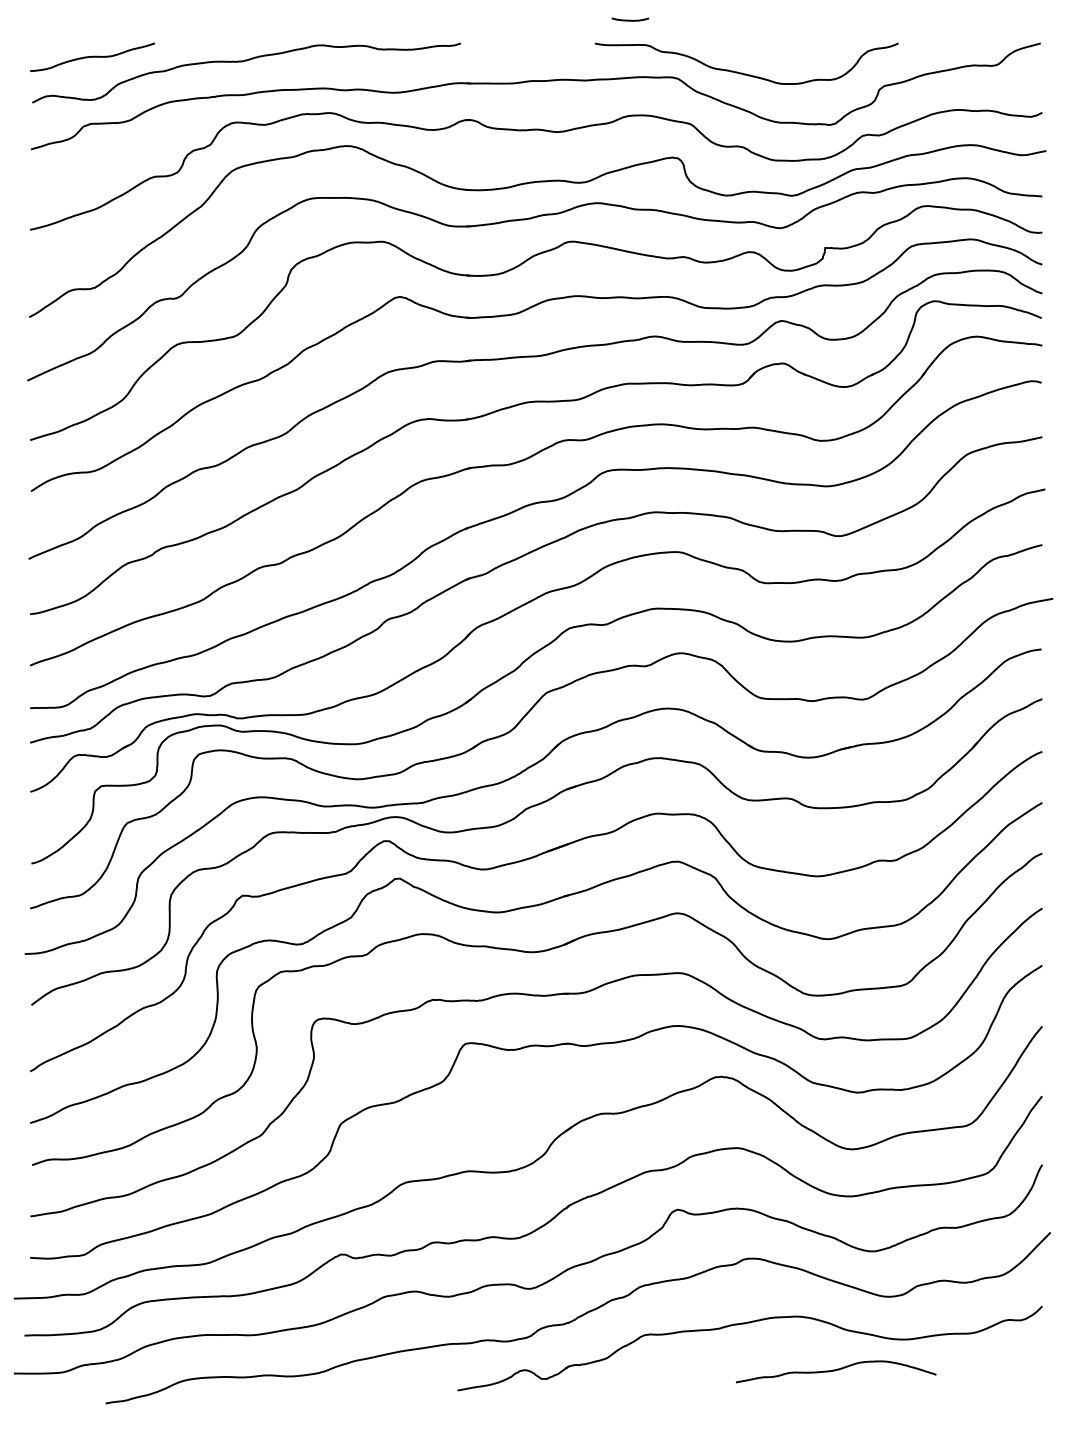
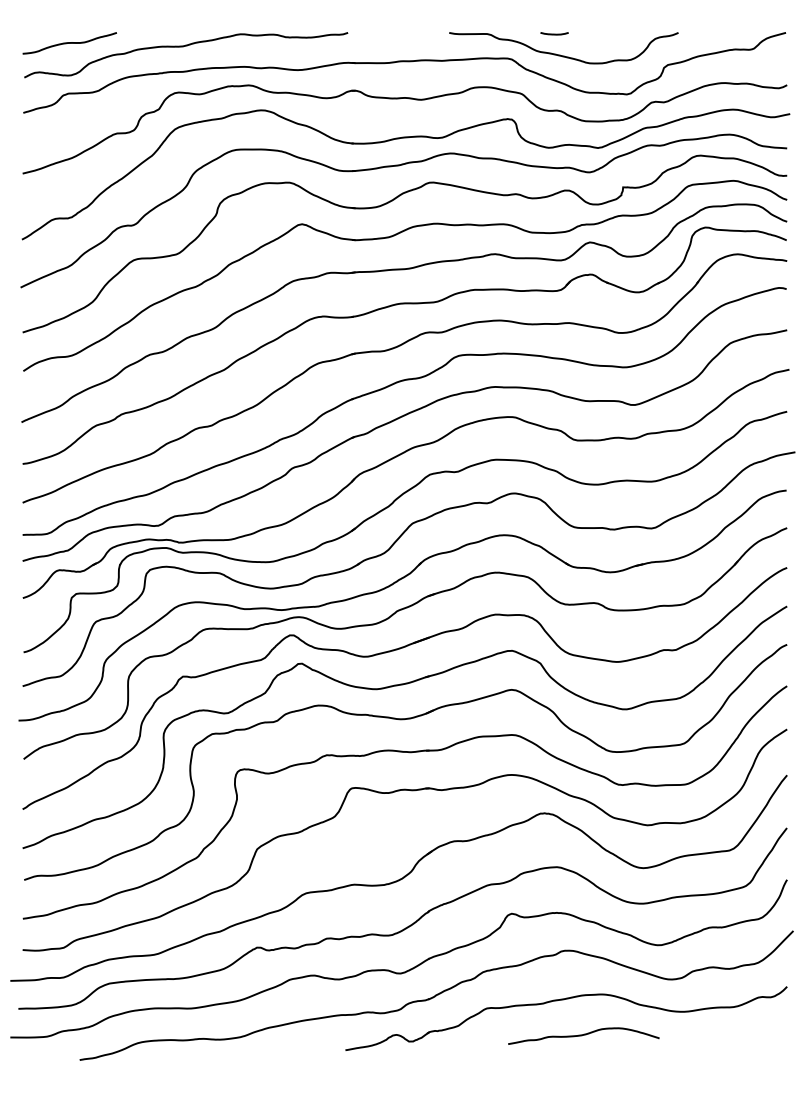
curve: (630, 19) -> (554, 33), moved
curve: (836, 1370) -> (584, 1035), moved

